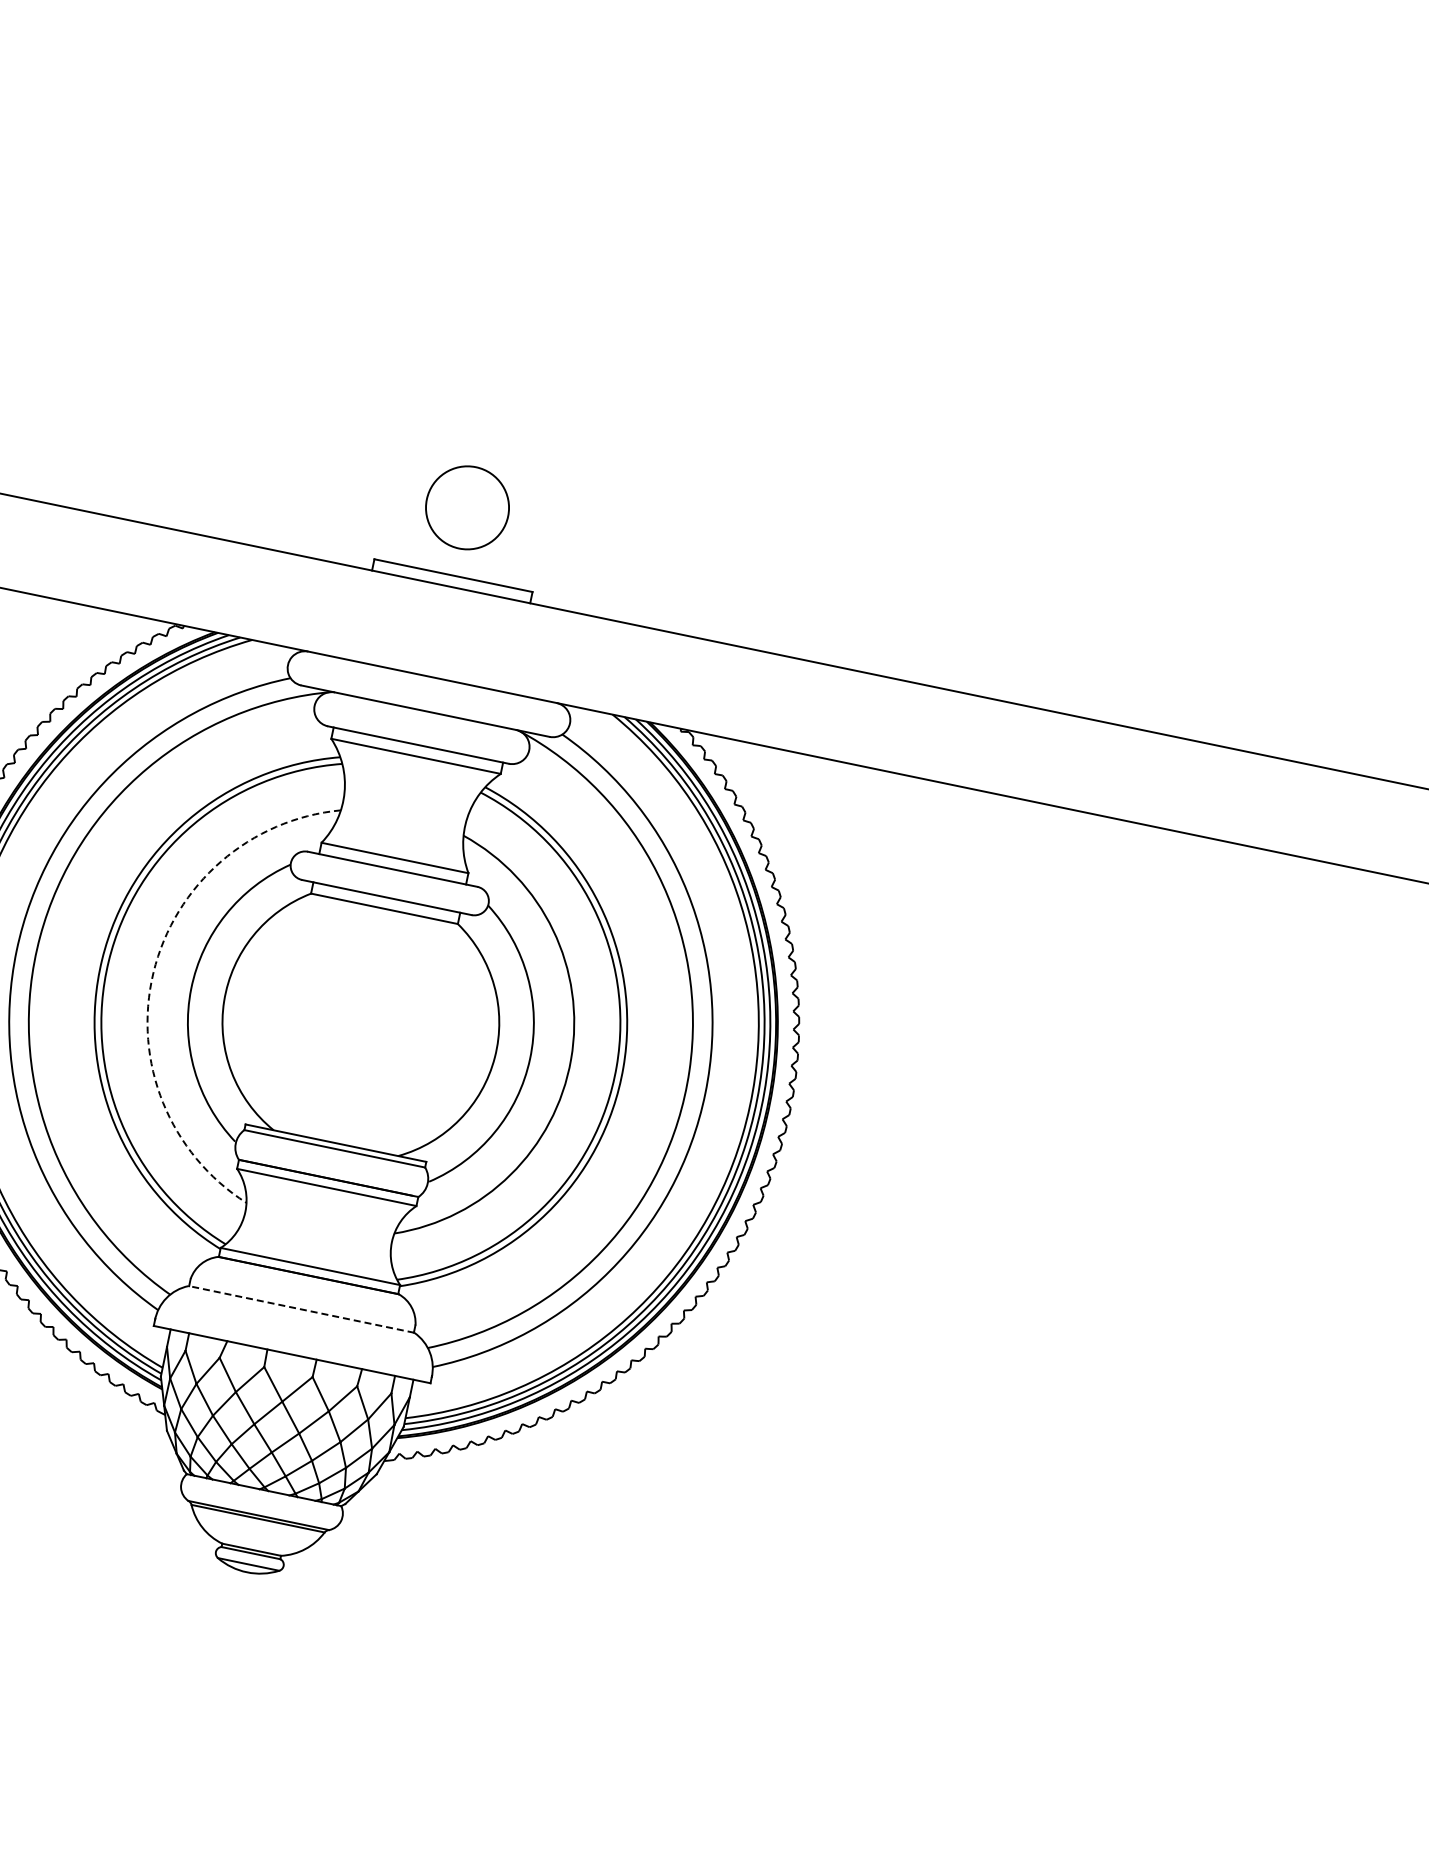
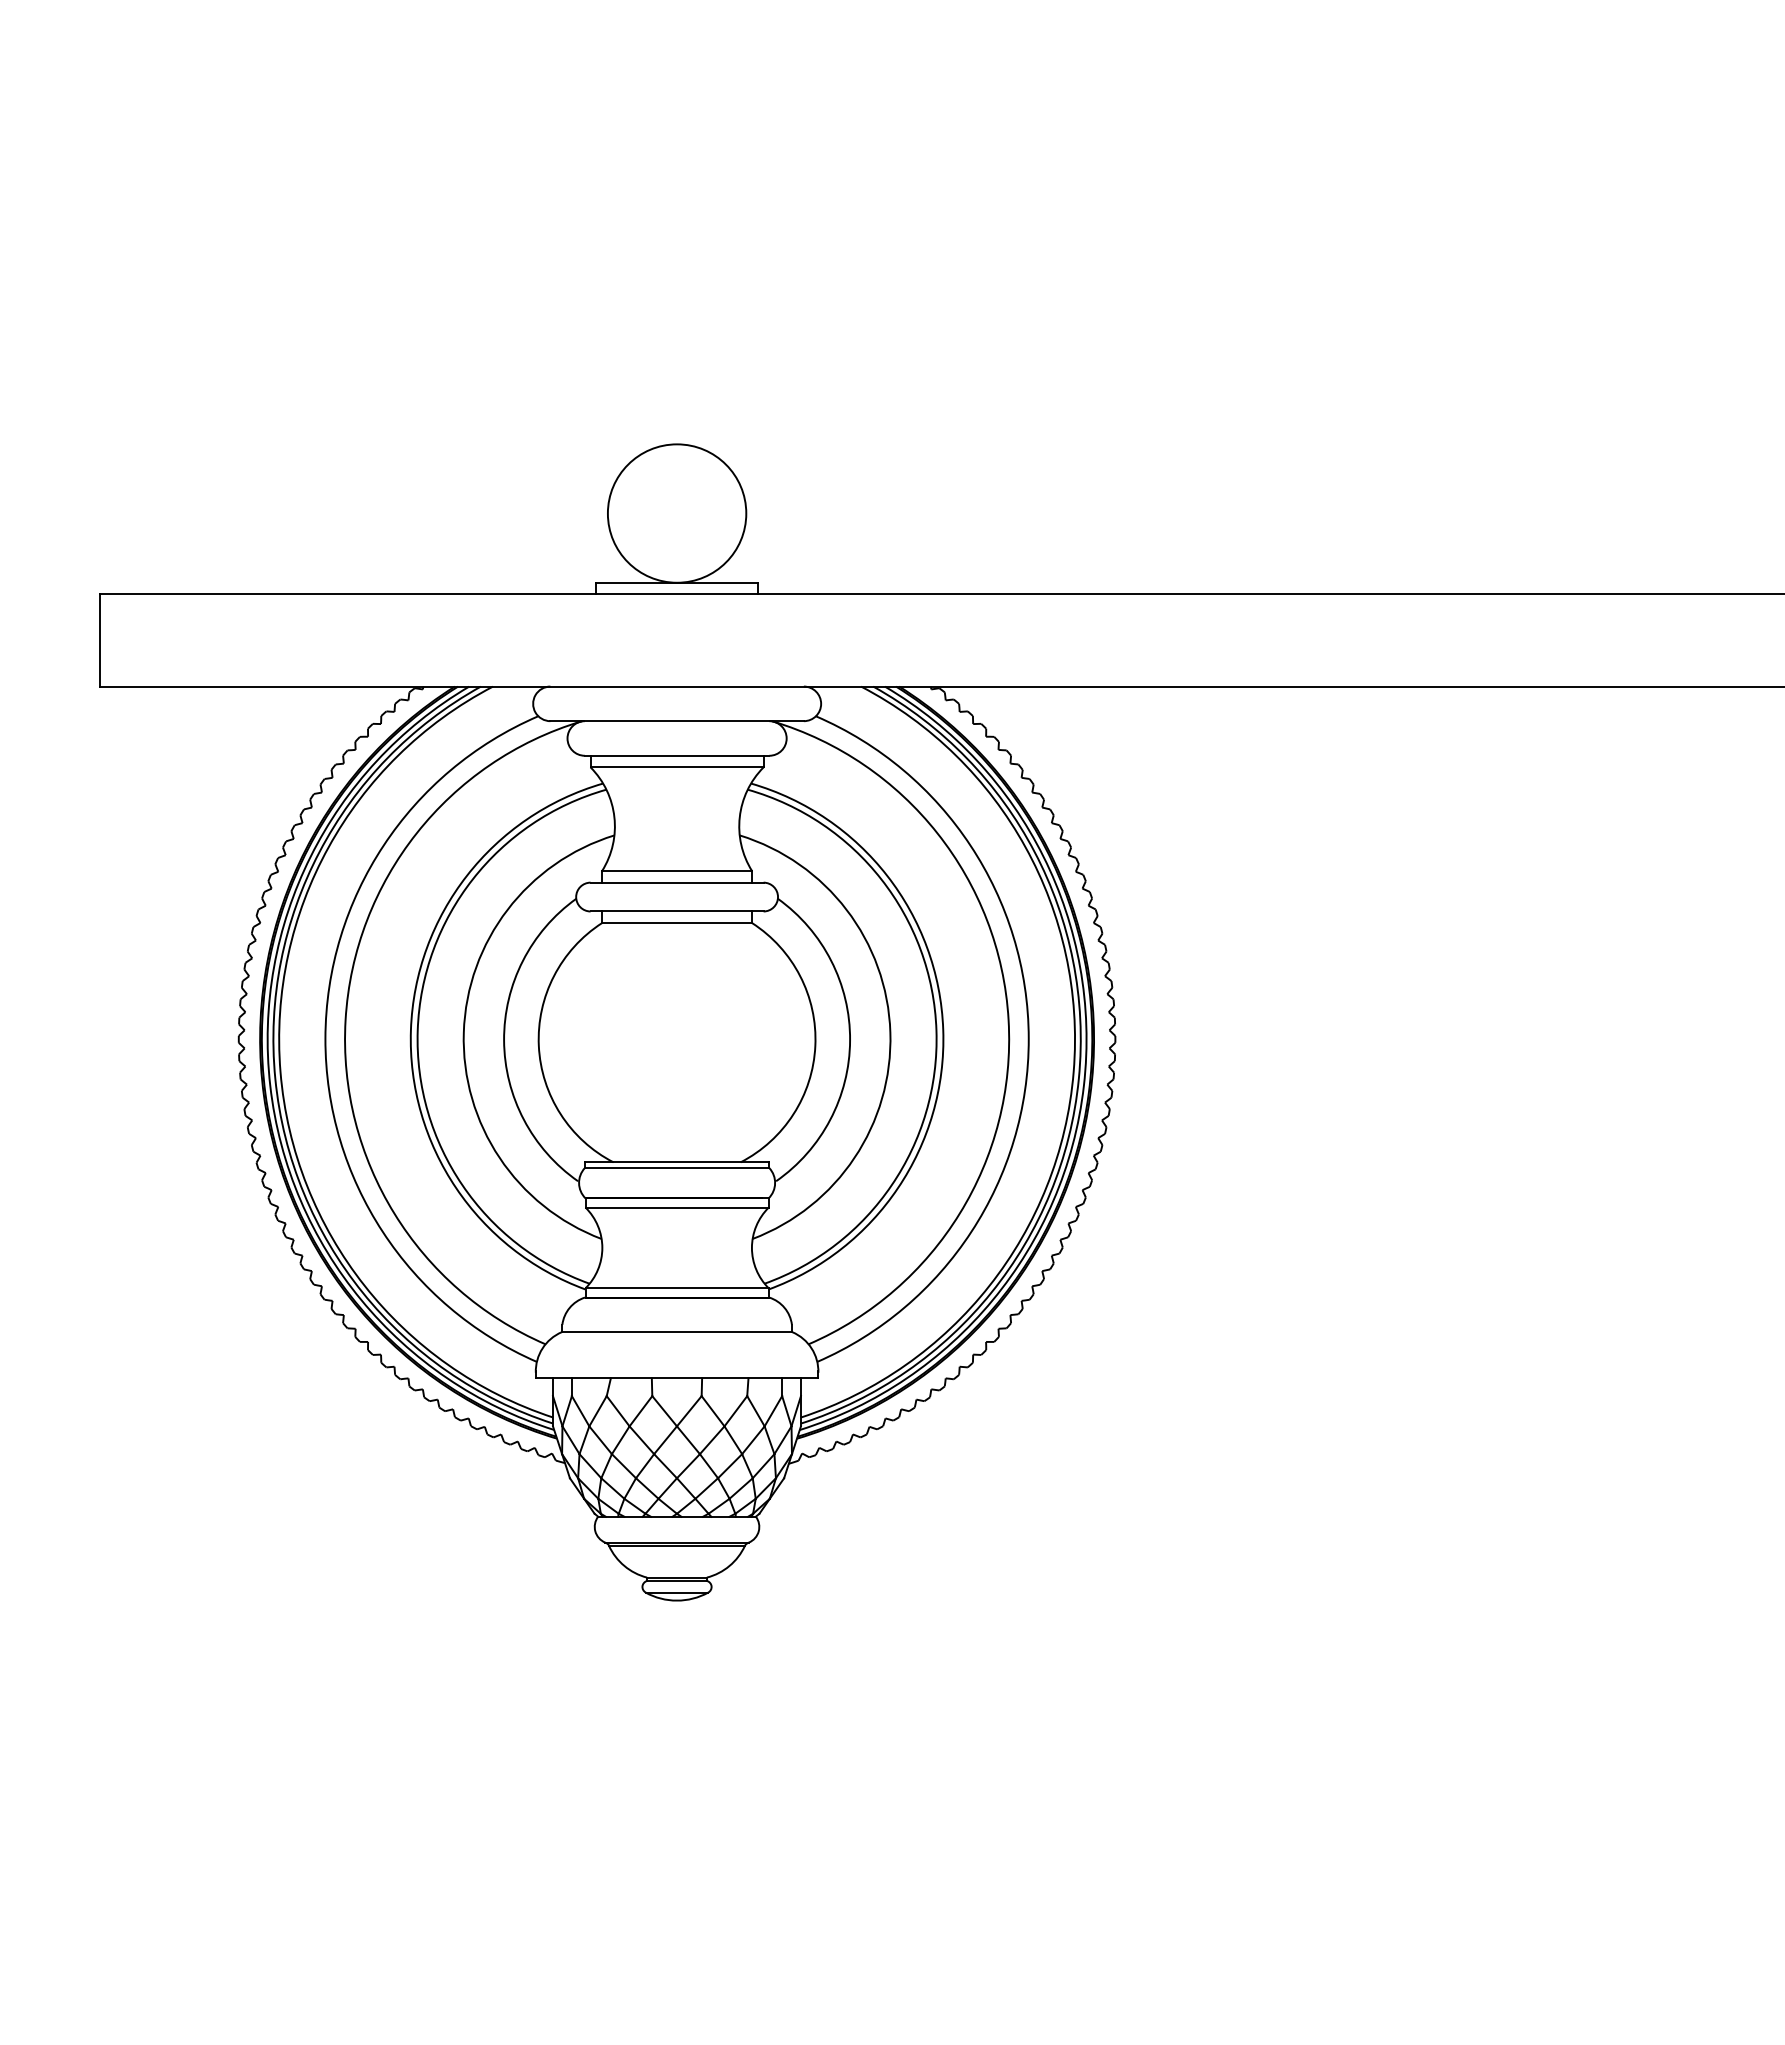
circle: (466, 507) -> (676, 513), size x1.67
arc: (153, 972) -> (463, 1032), dashed -> solid
line: (300, 1309) -> (676, 1332), dashed -> solid

